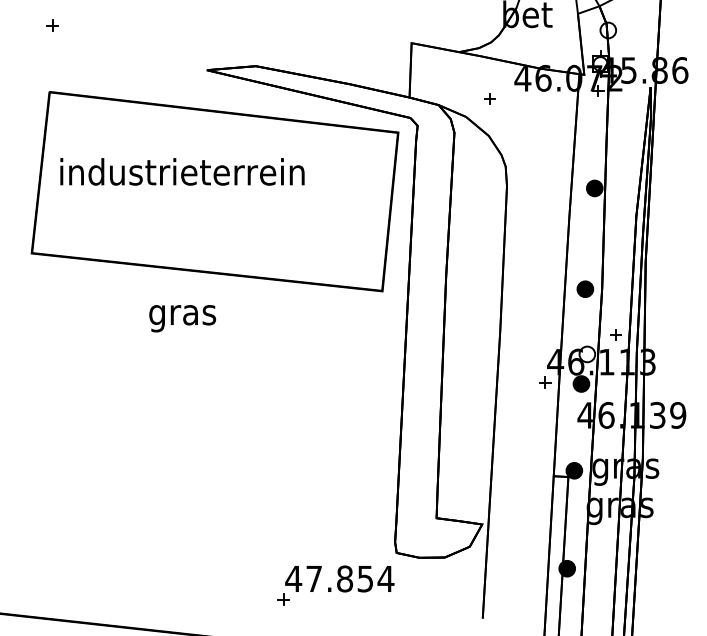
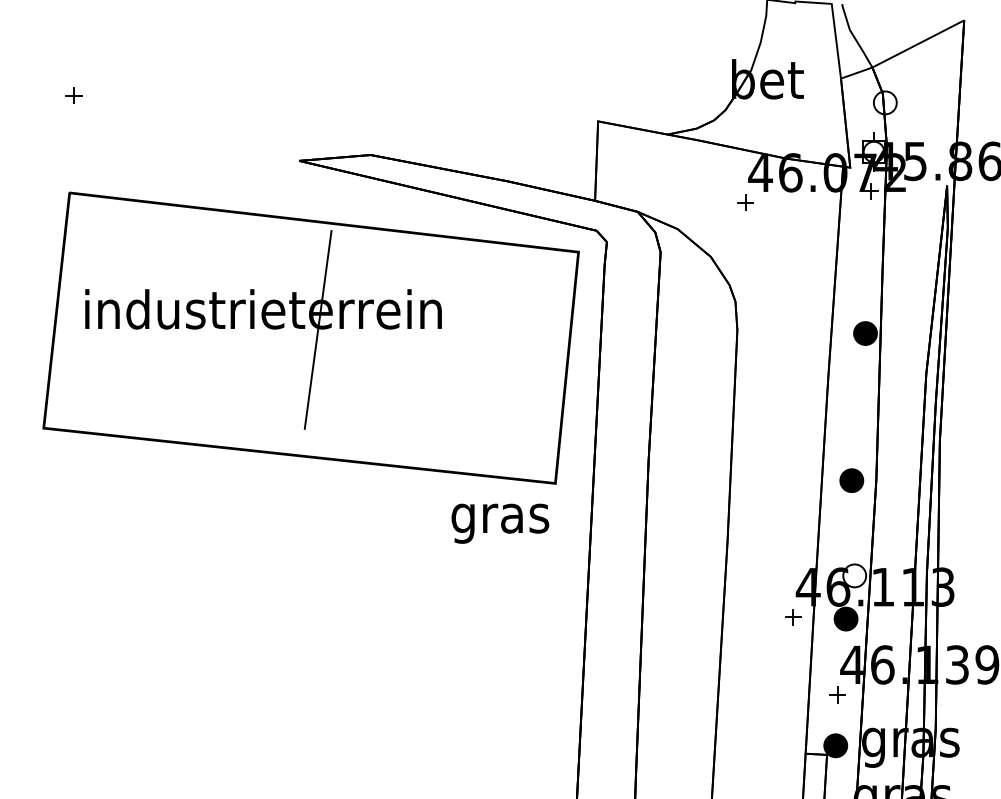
part: (489, 98) -> (745, 202), moved
line: (219, 185) -> (317, 329), added
text: (182, 318) -> (500, 523), moved
part: (615, 334) -> (837, 694), moved

